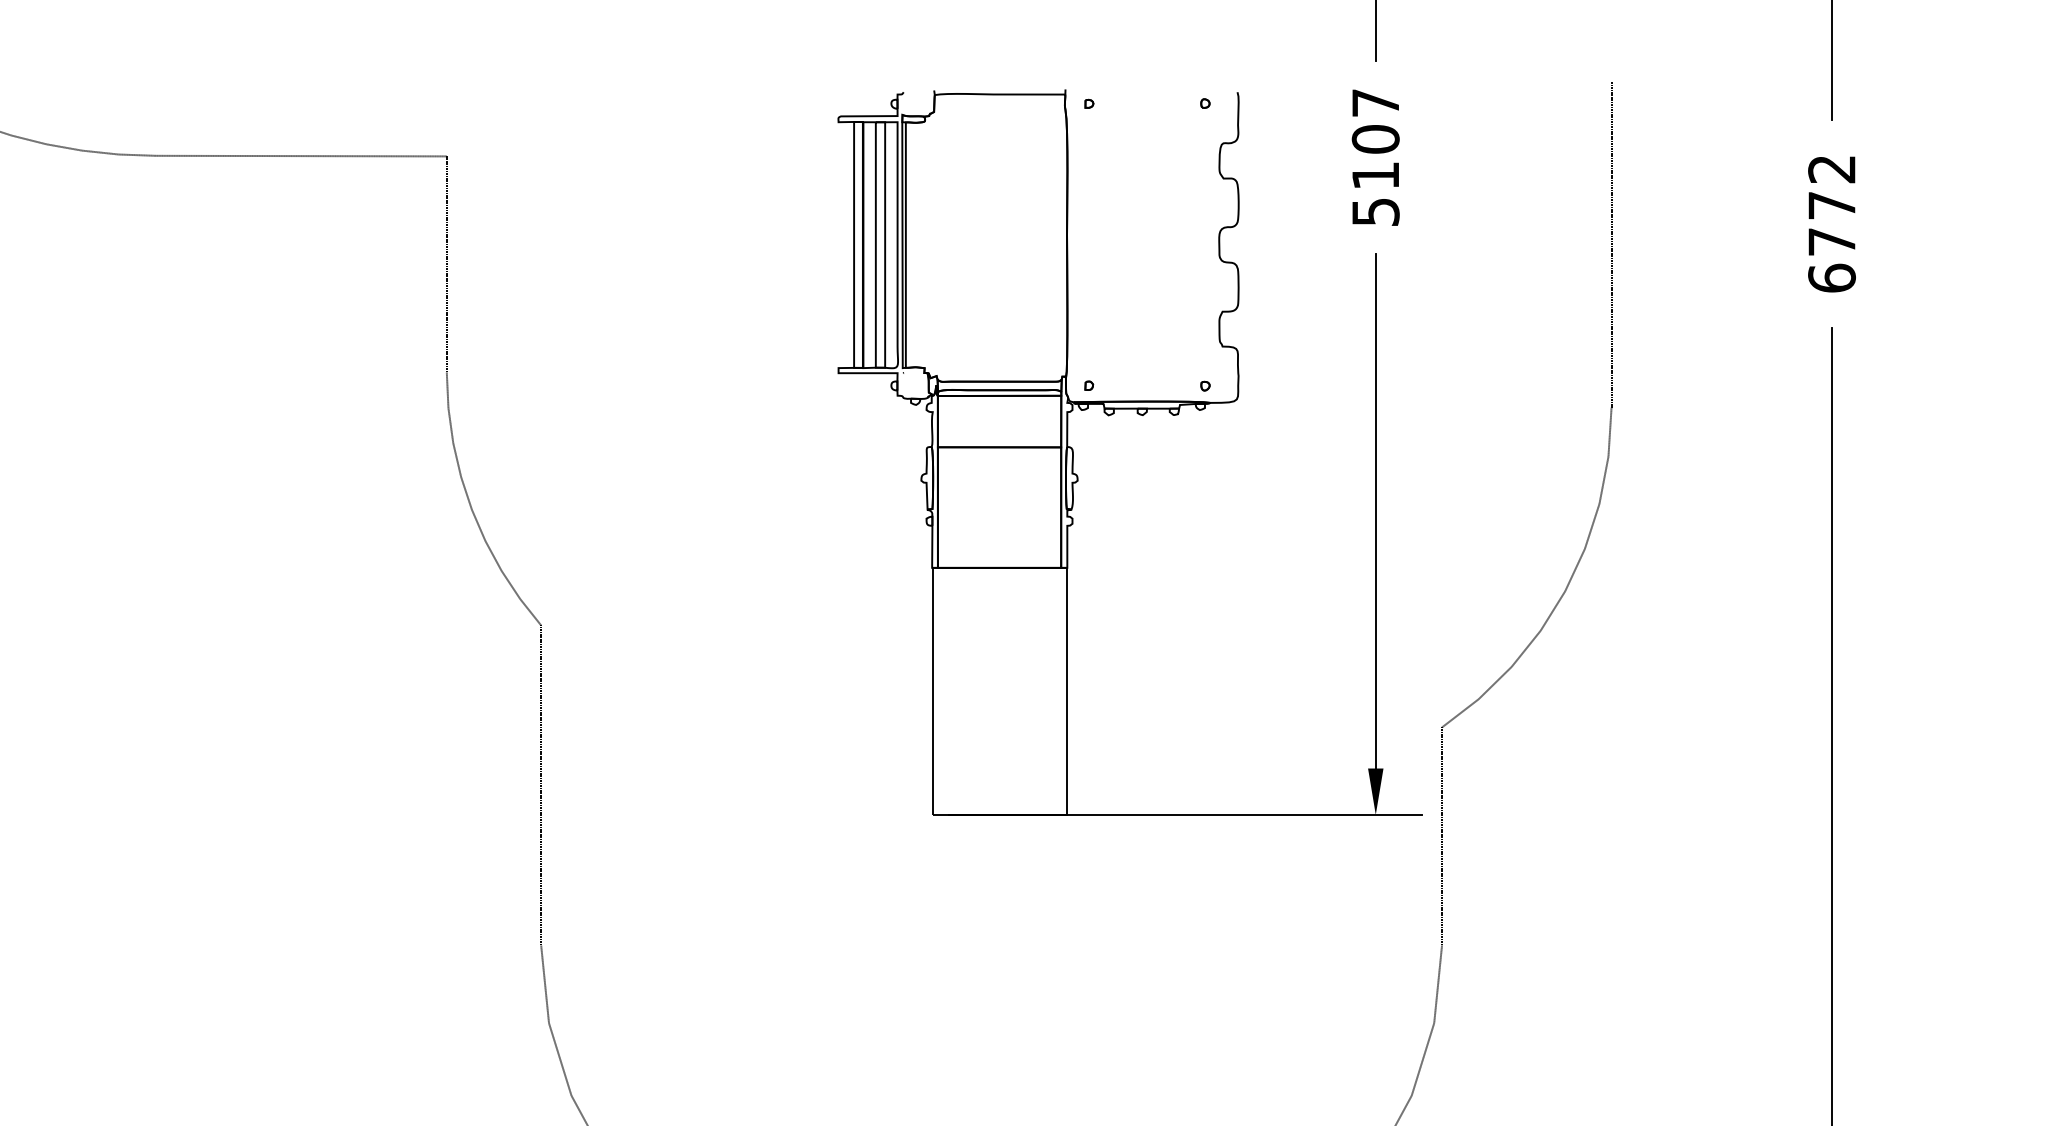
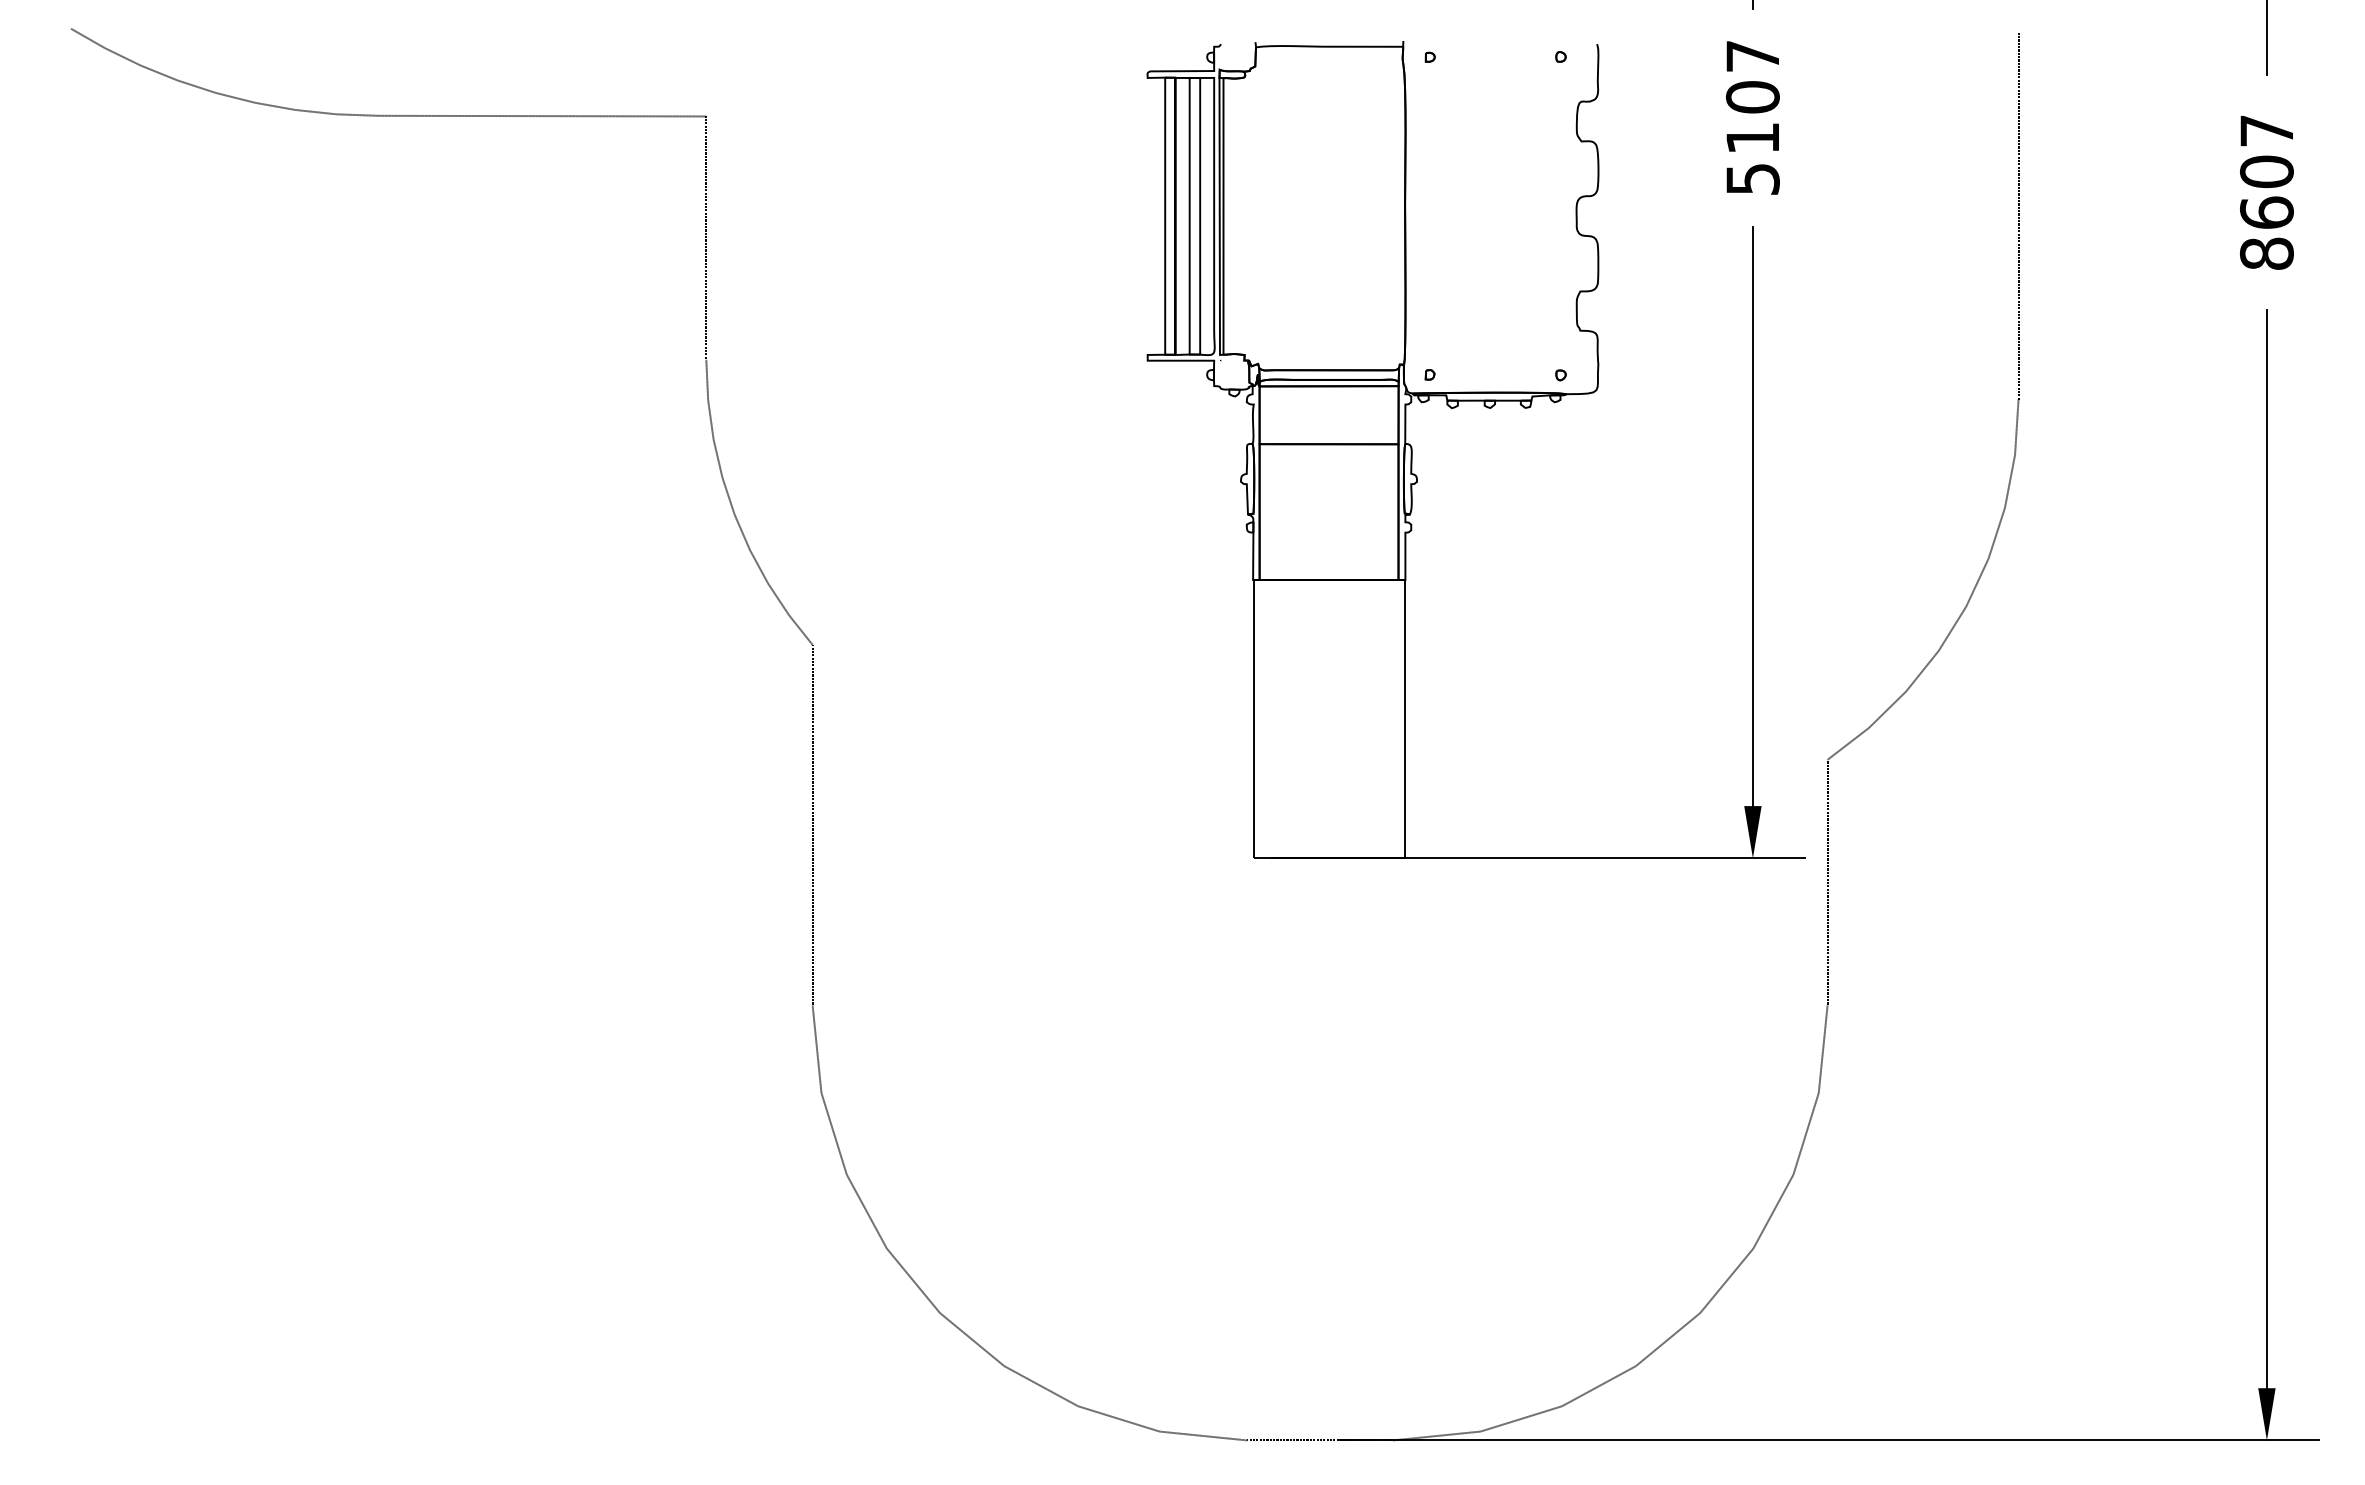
text: (1831, 223) -> (2266, 192), 6772 -> 8607

